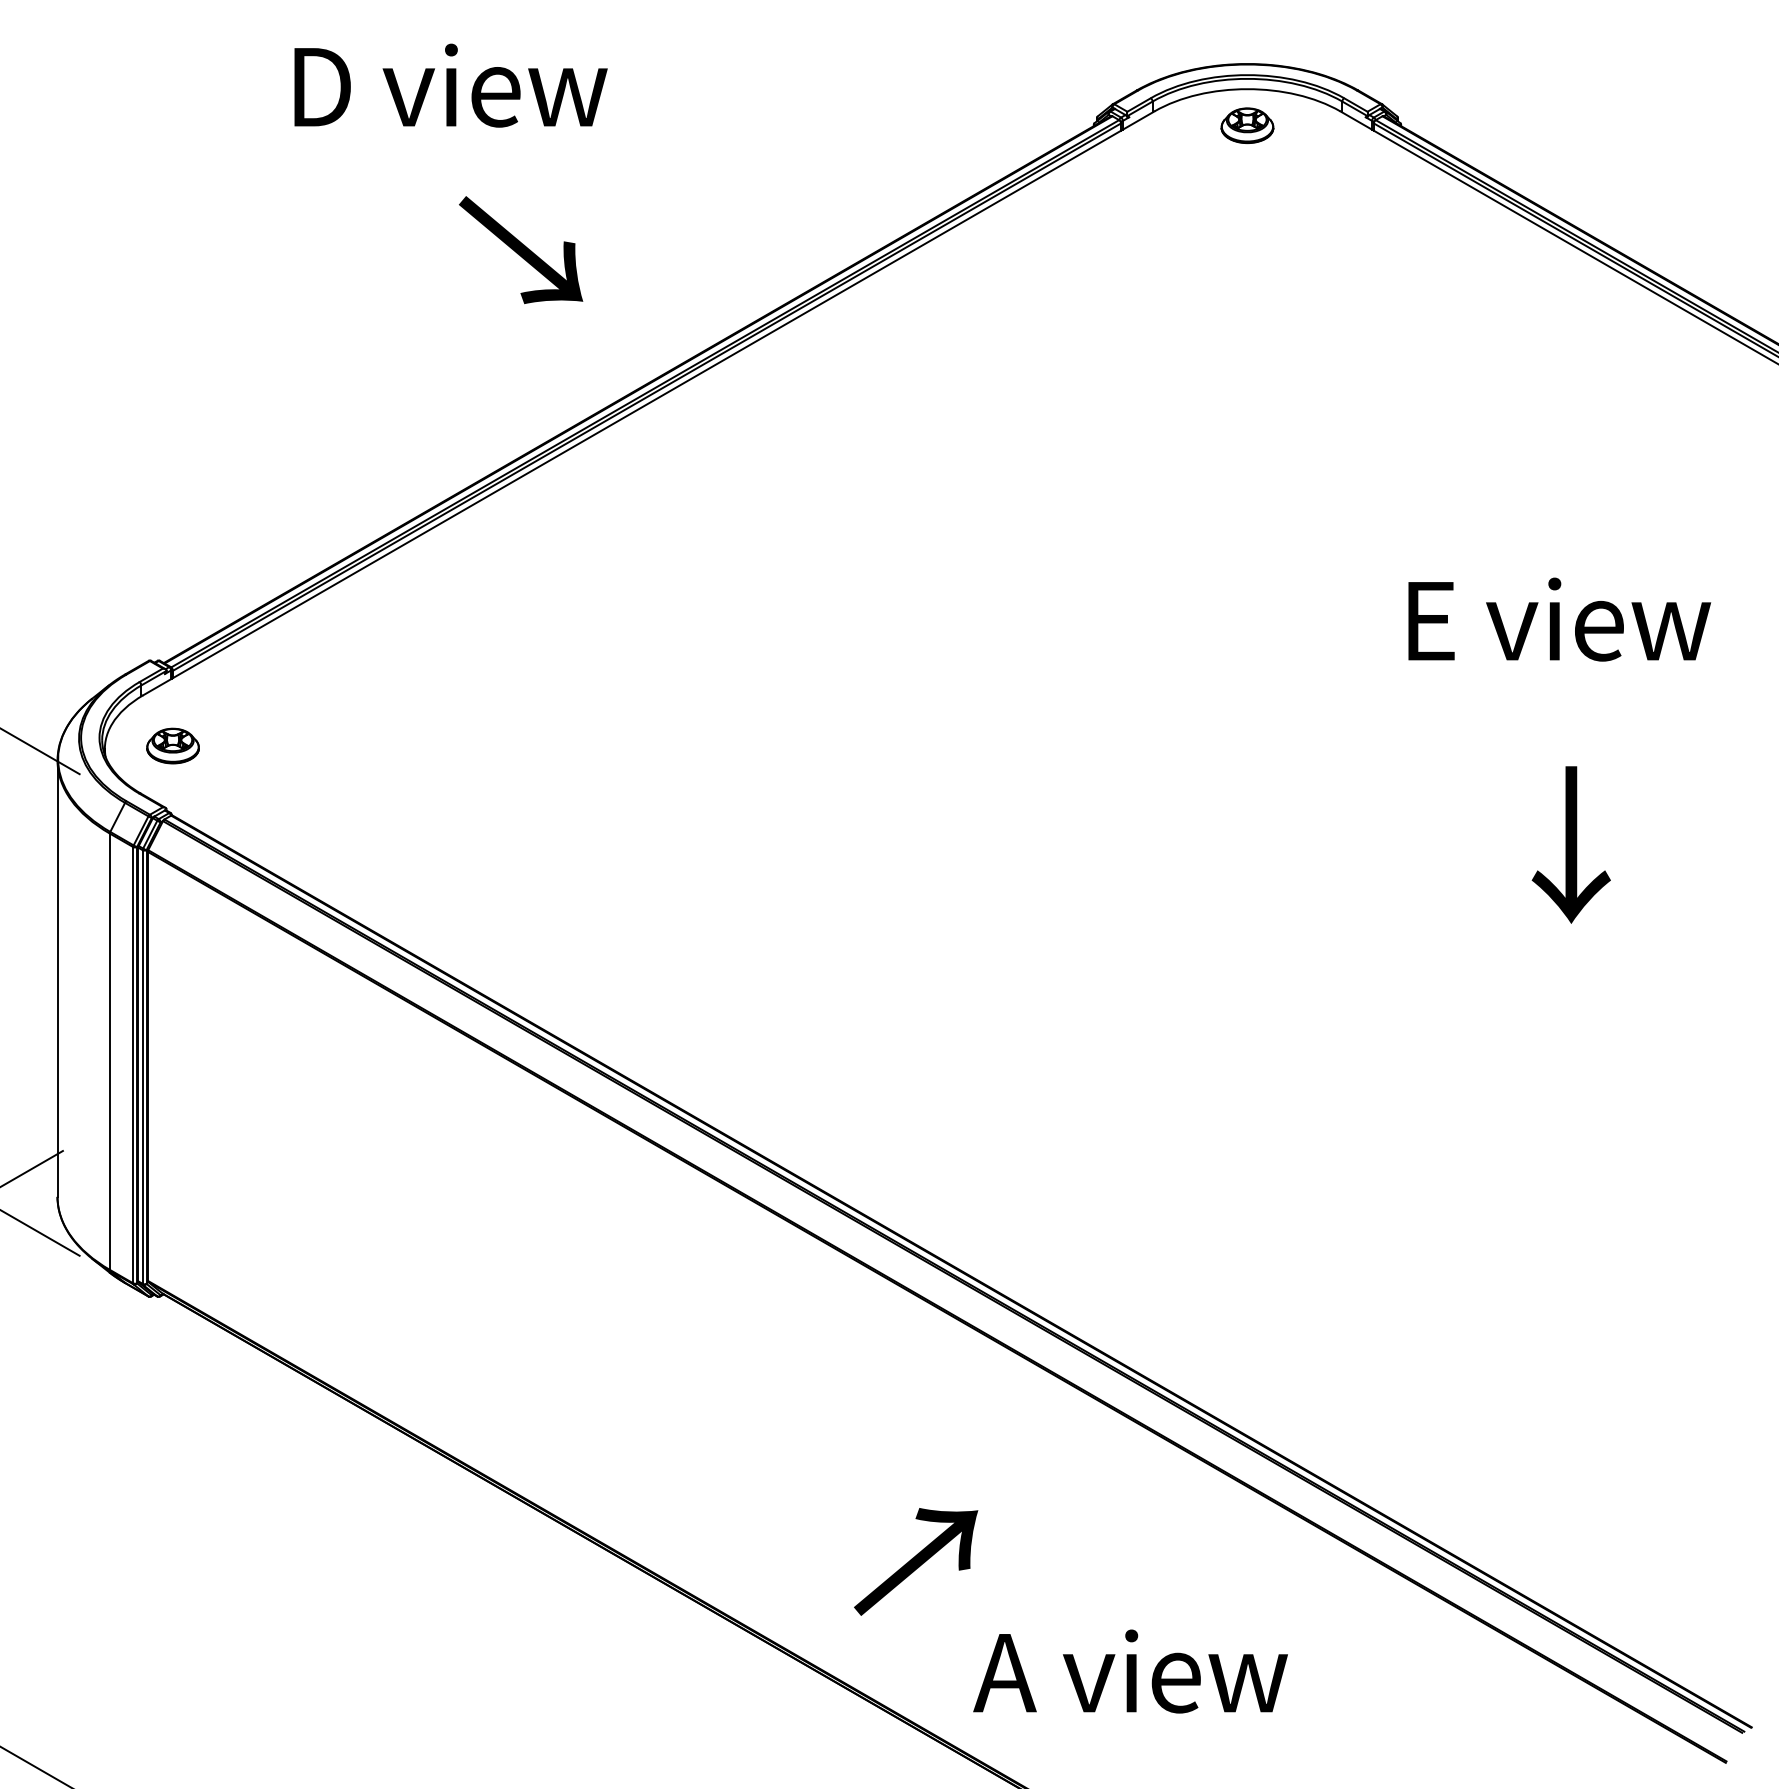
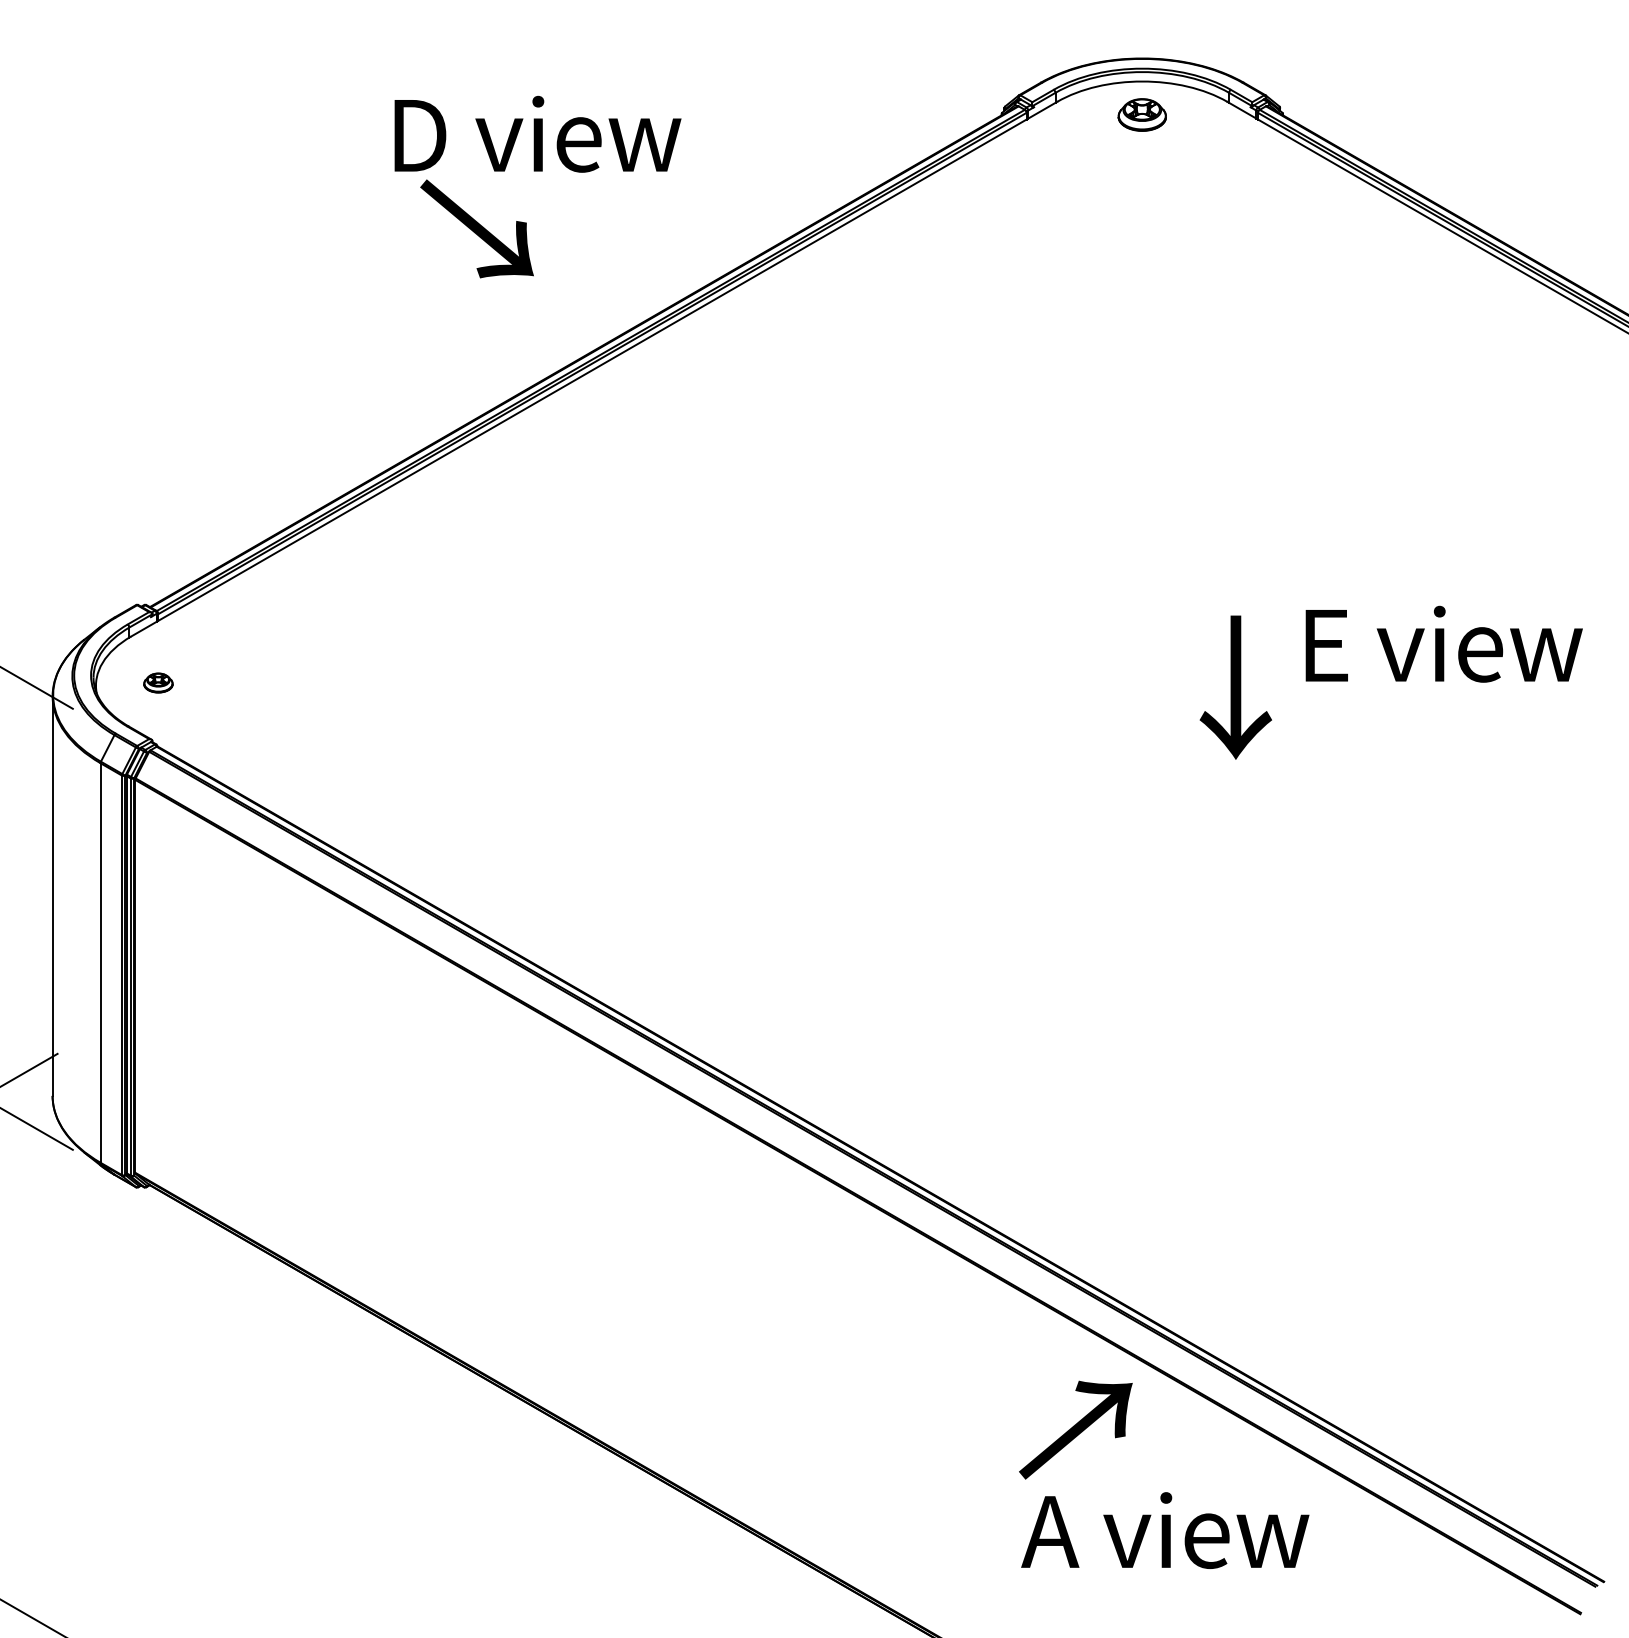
text: (450, 84) -> (537, 133), moved
text: (1558, 618) -> (1443, 643), moved
part: (173, 745) -> (158, 682), size x0.6
text: (1570, 844) -> (1235, 687), moved
text: (915, 1561) -> (1075, 1429), moved
text: (1130, 1671) -> (1165, 1530), moved

